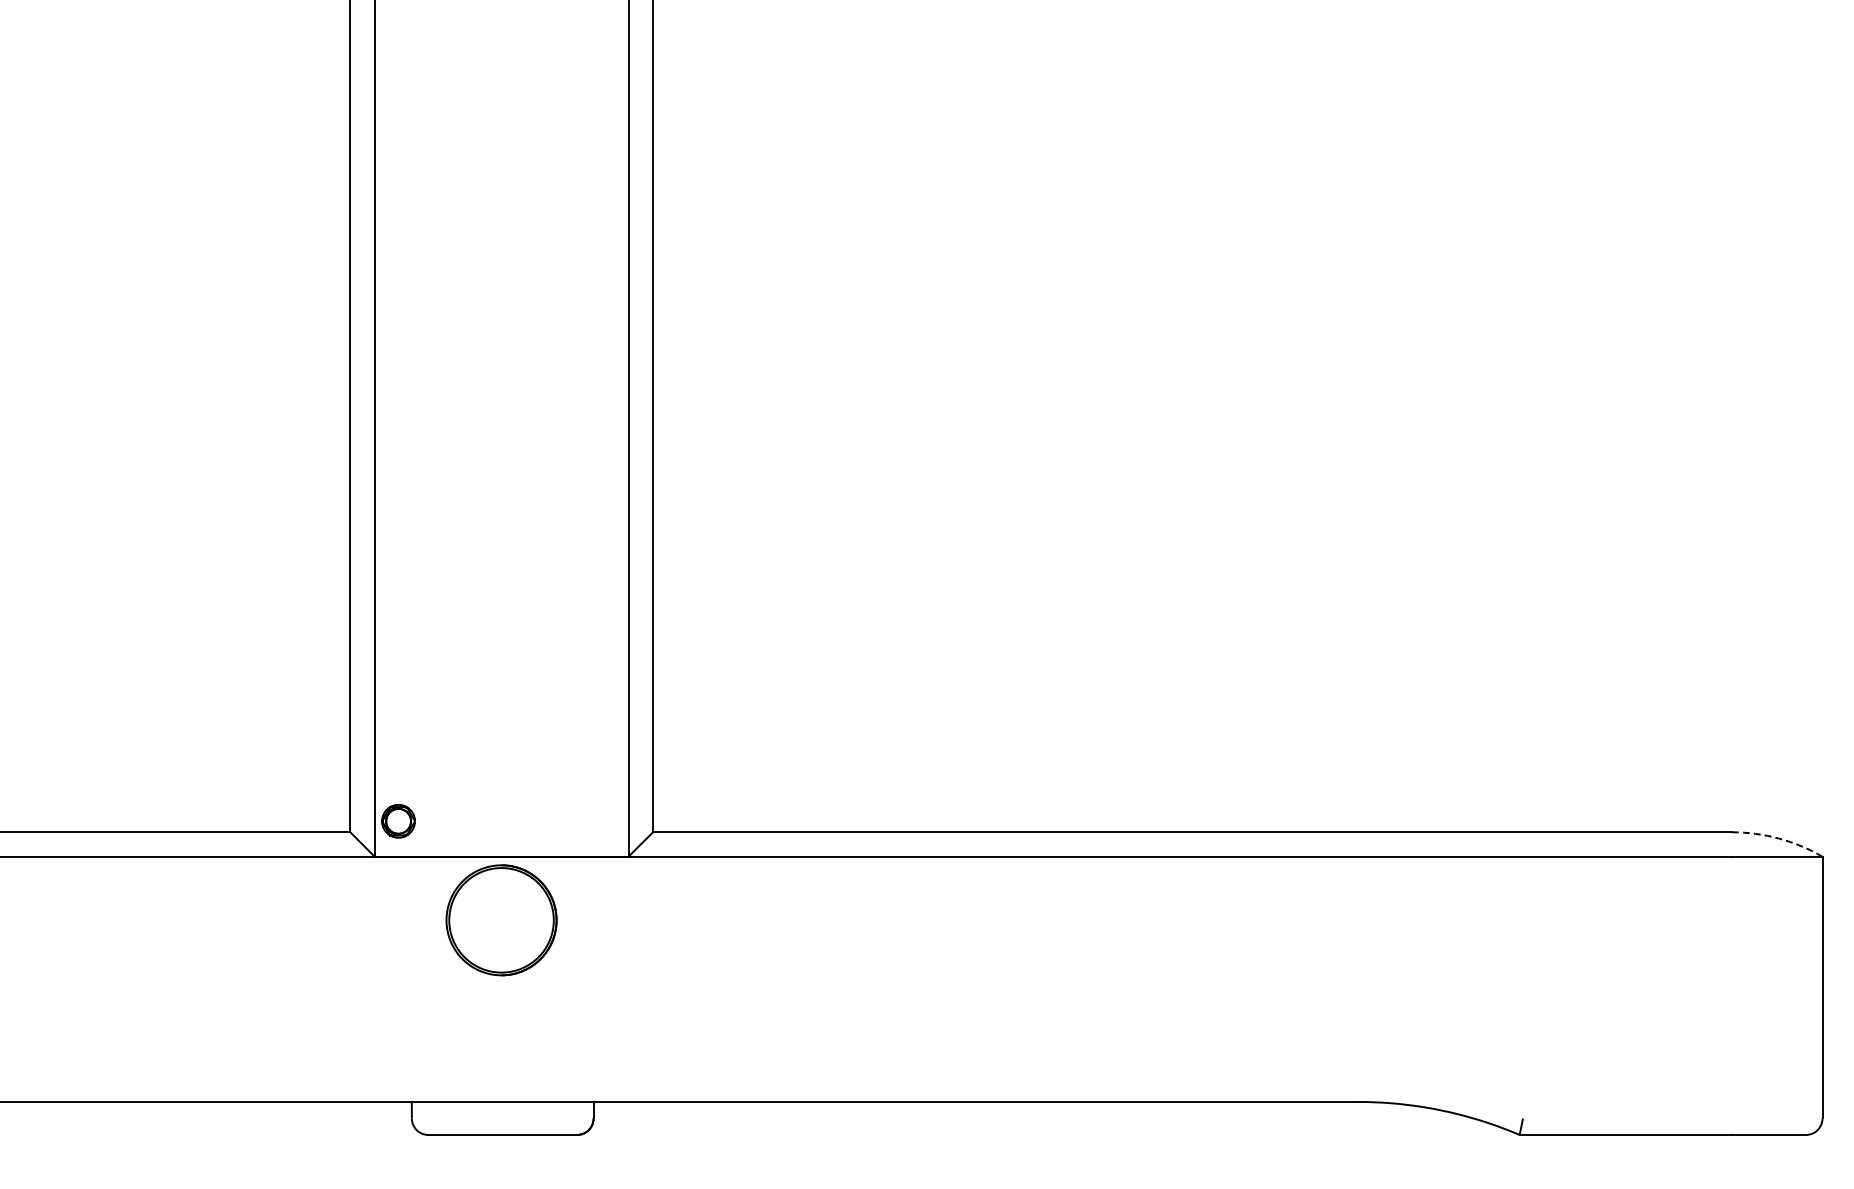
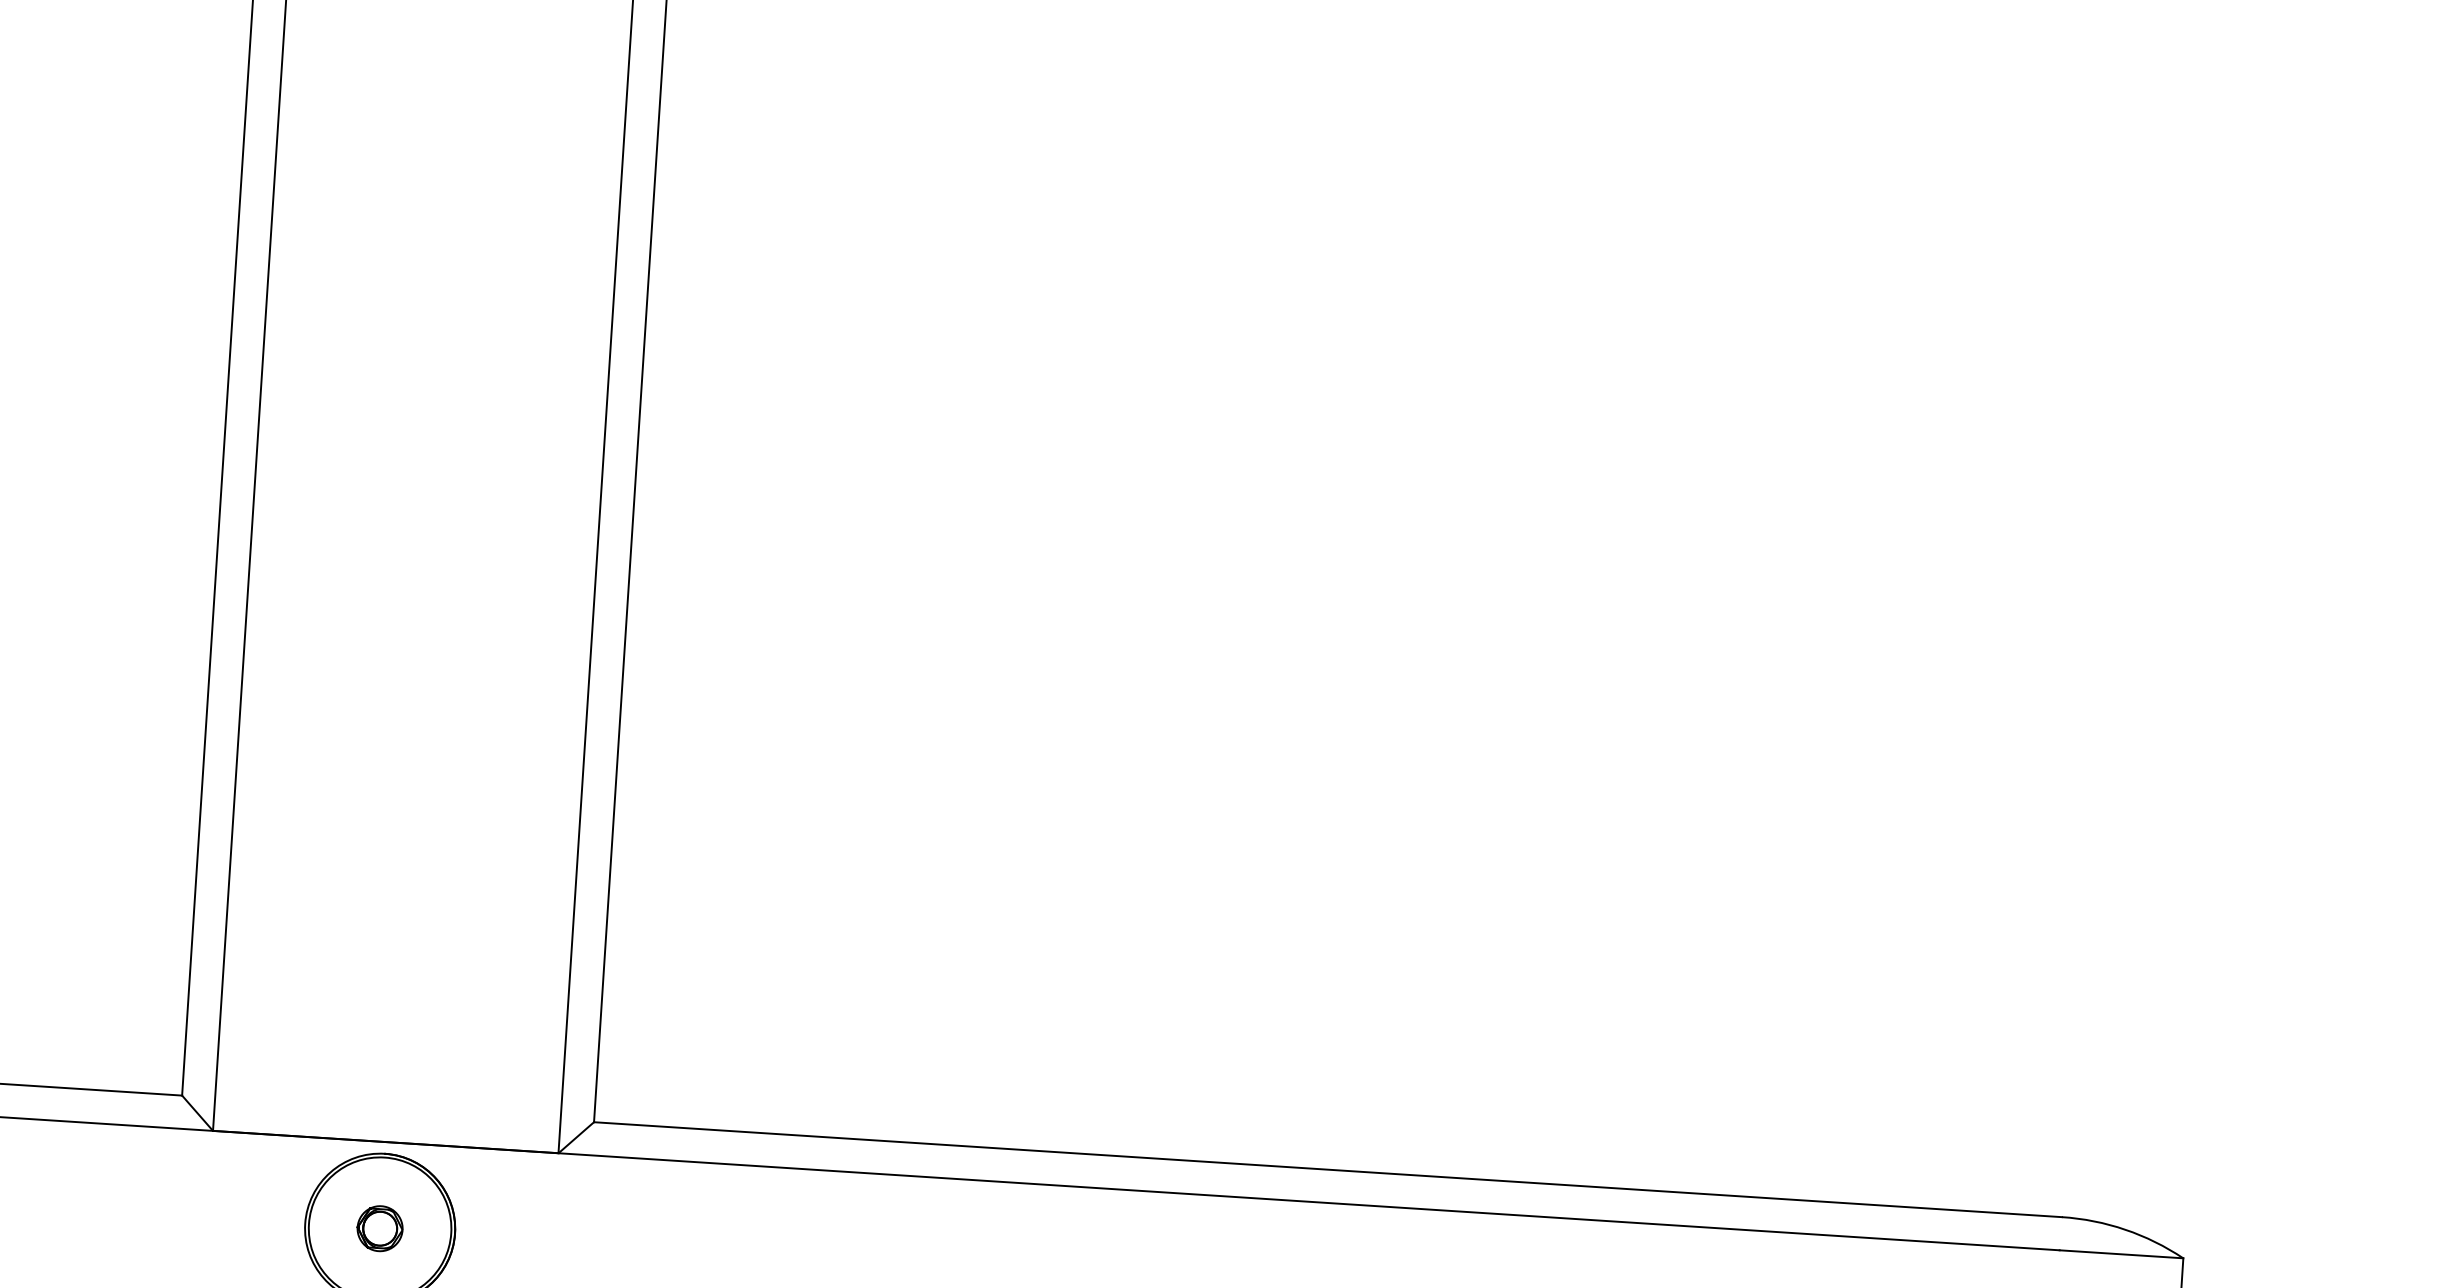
part: (398, 821) -> (380, 1228), moved
arc: (1778, 838) -> (2125, 1229), dashed -> solid

